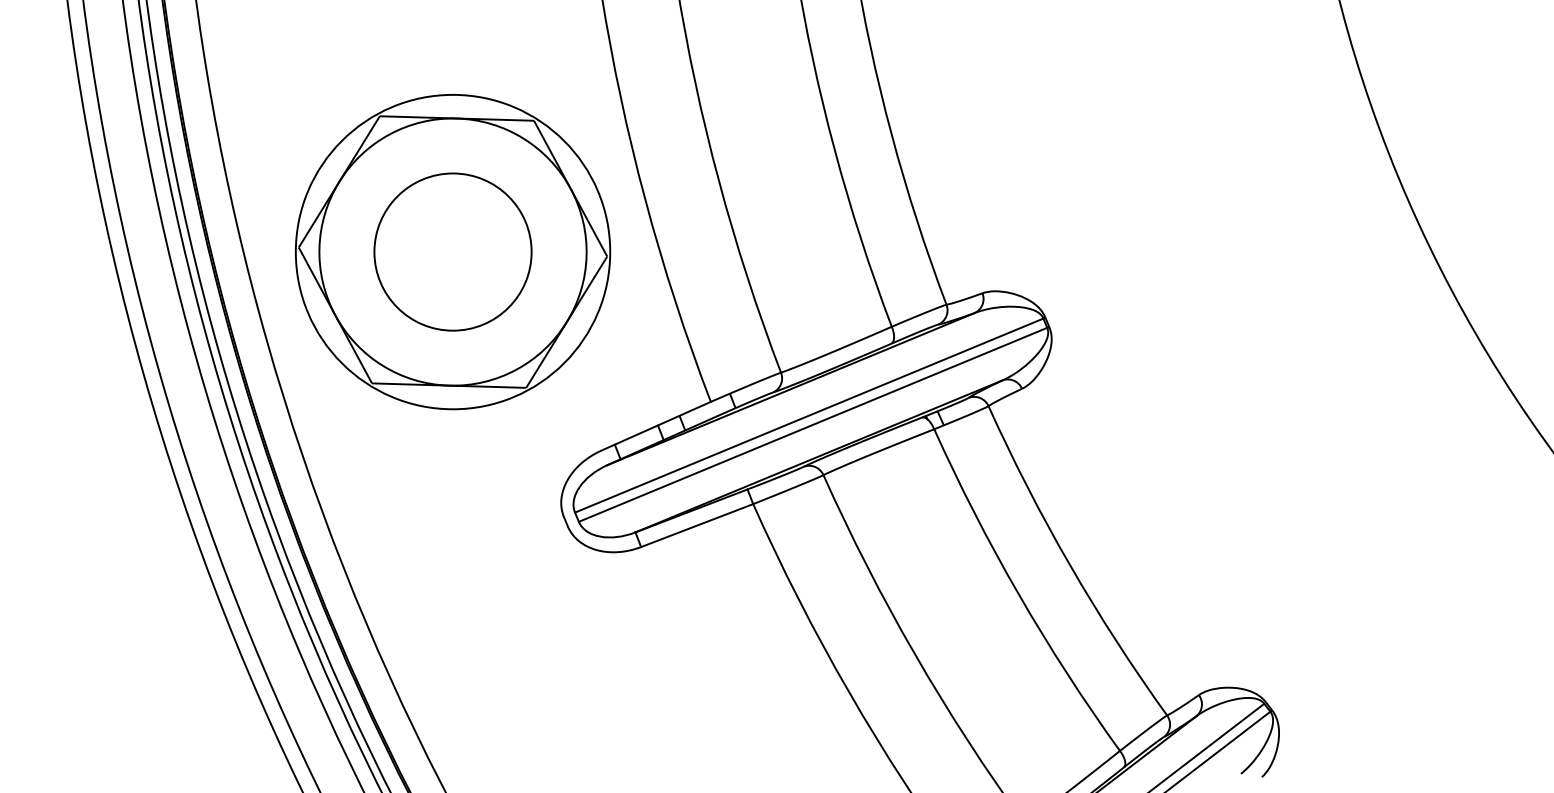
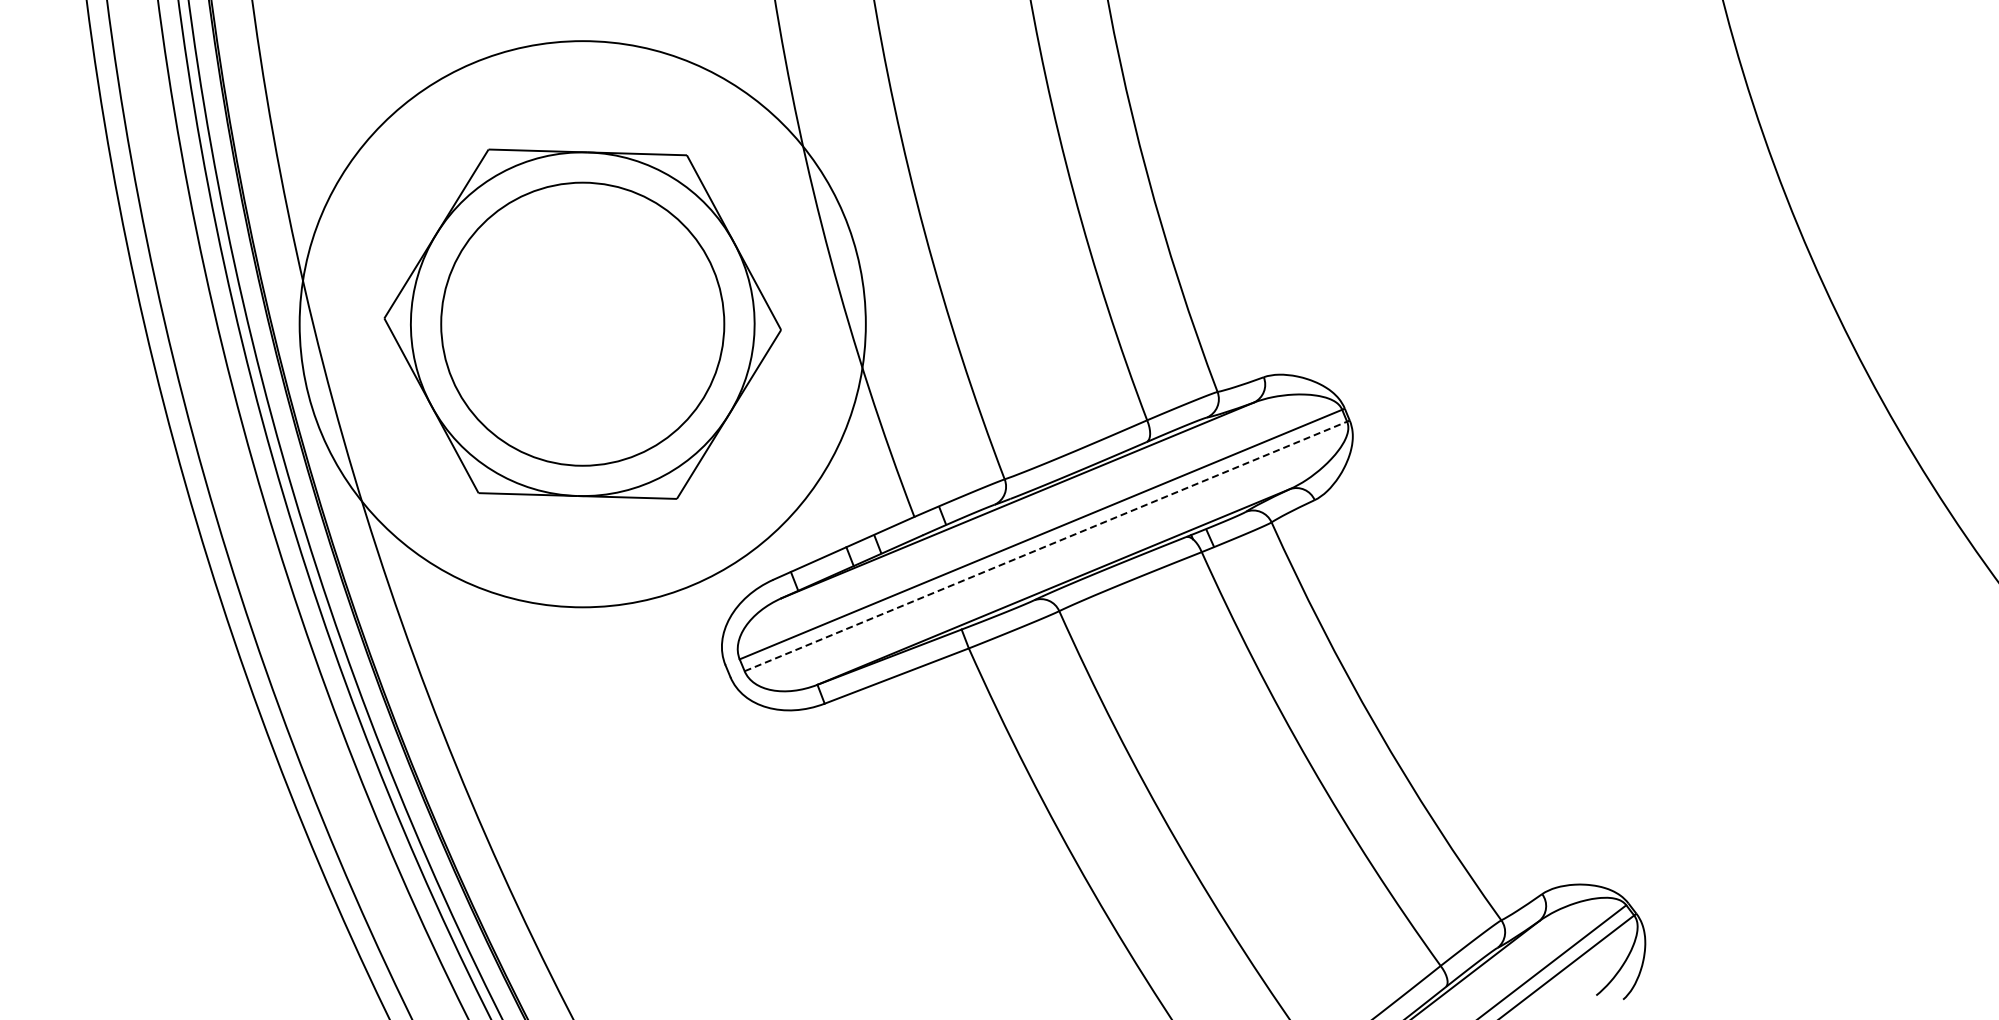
circle: (452, 252) -> (582, 324), size x1.4
circle: (452, 252) -> (582, 324), size x1.4
line: (813, 424) -> (1046, 546), solid -> dashed

